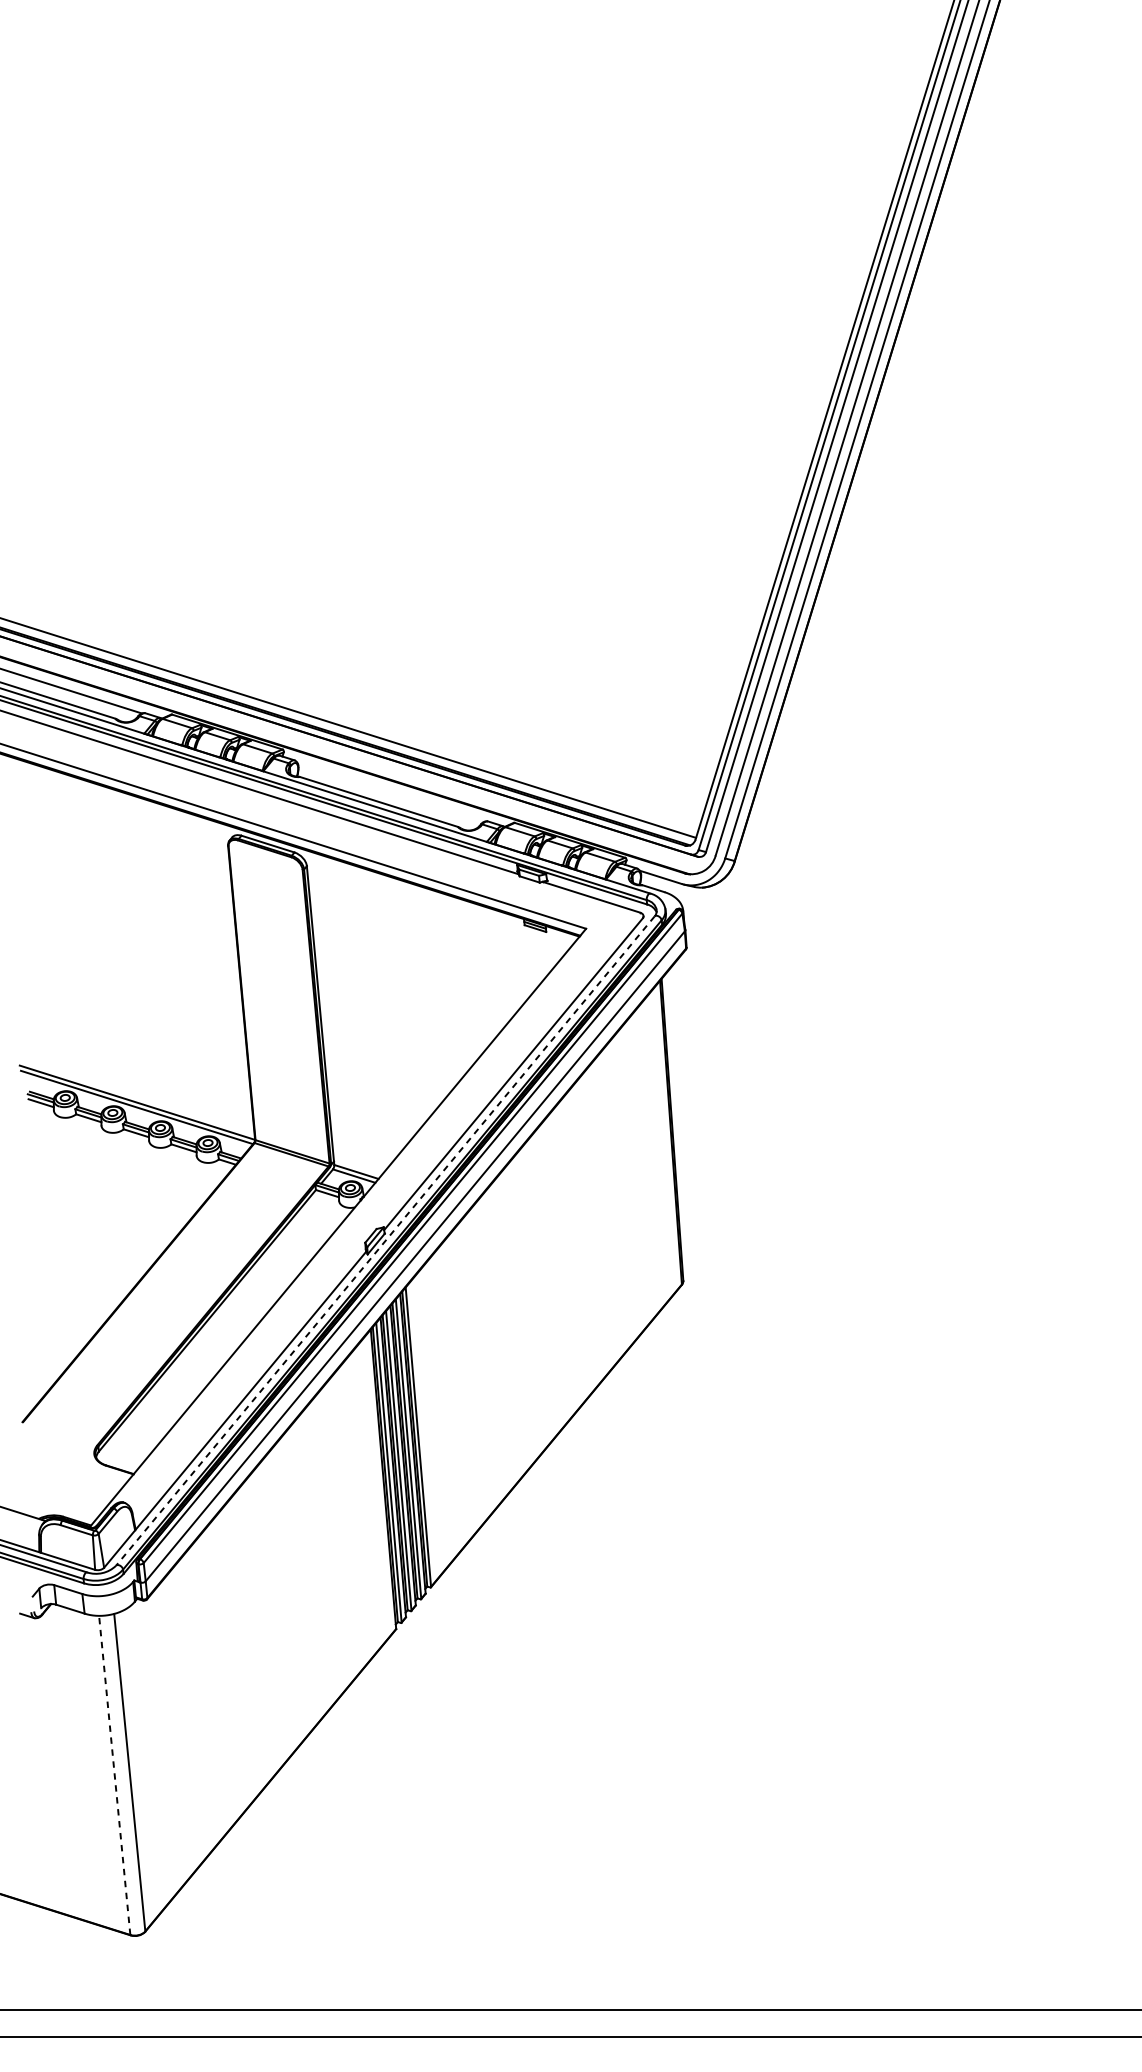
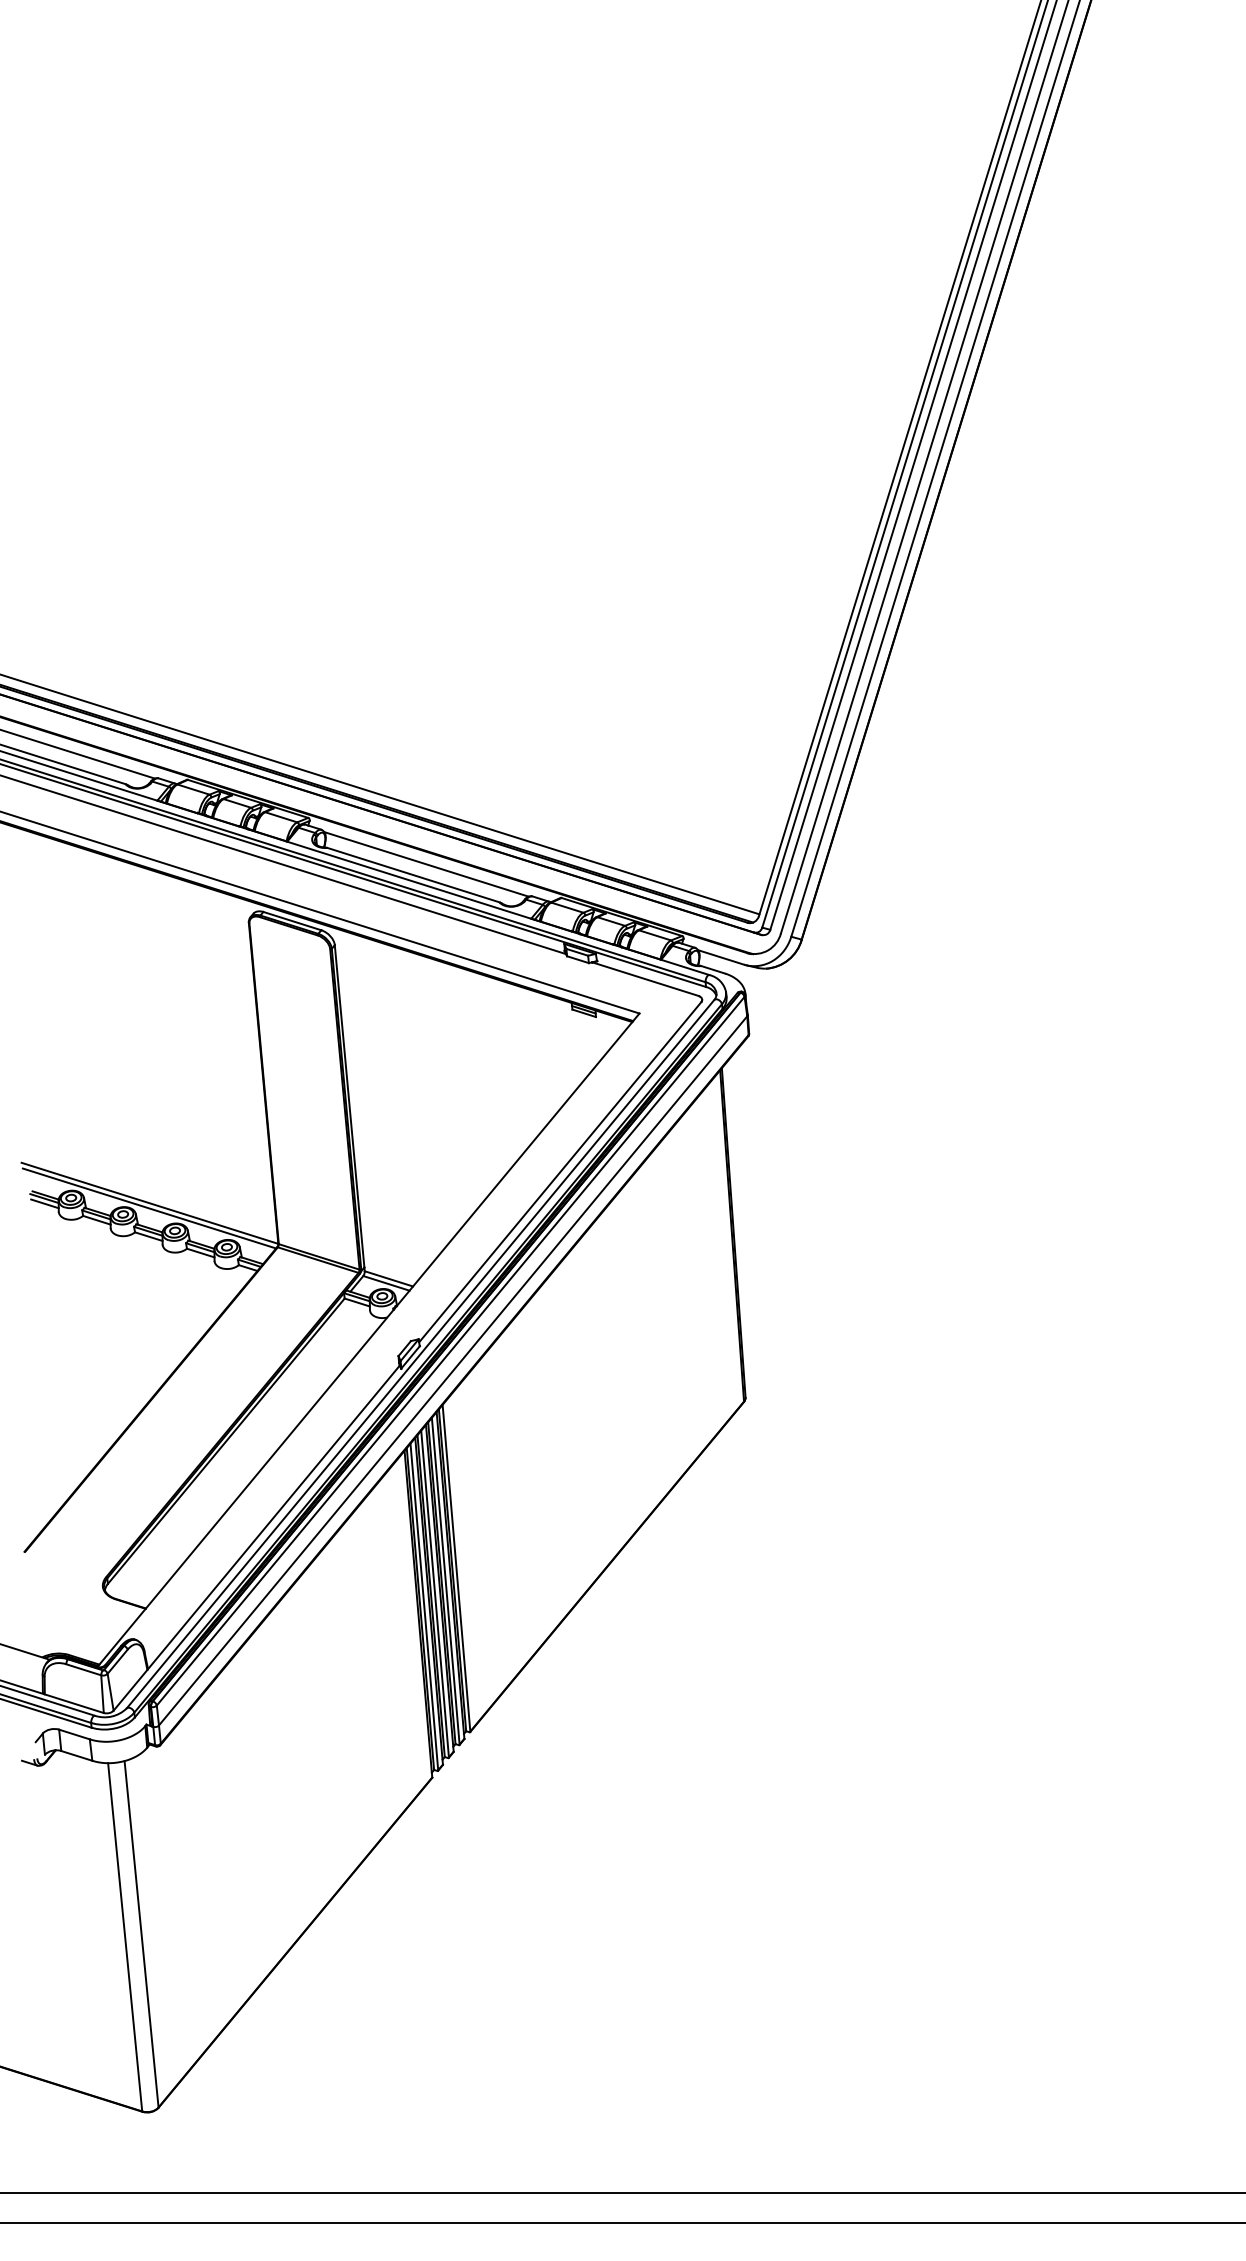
line: (390, 792) -> (426, 864), added
line: (385, 1241) -> (420, 1354), dashed -> solid
line: (115, 1775) -> (125, 1937), dashed -> solid

